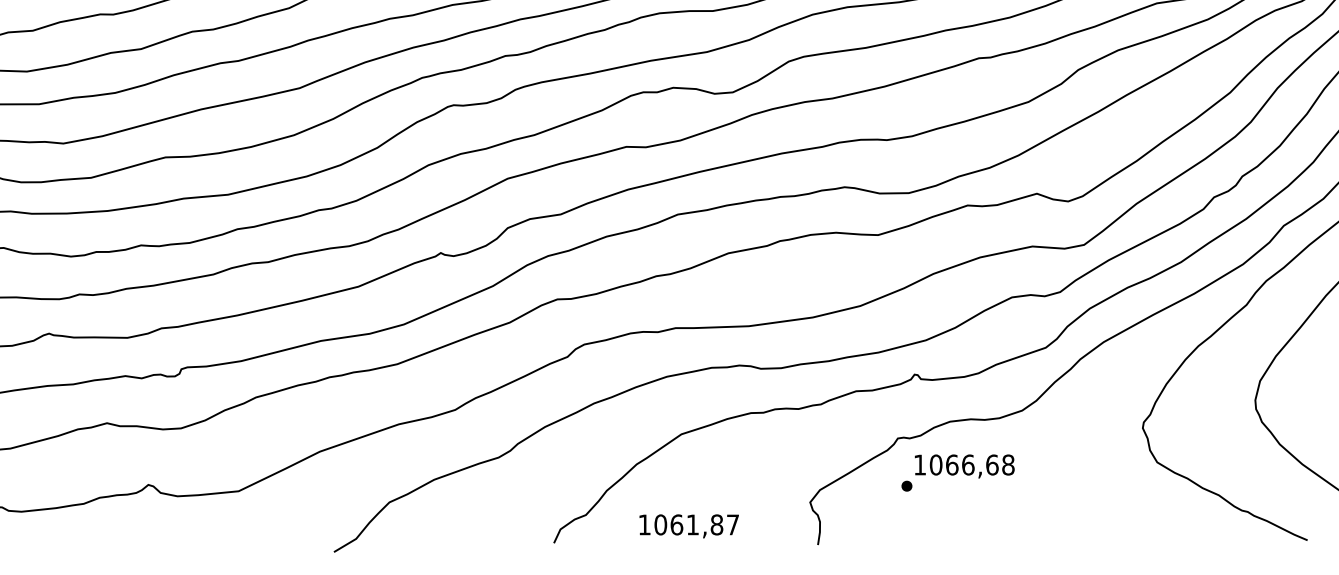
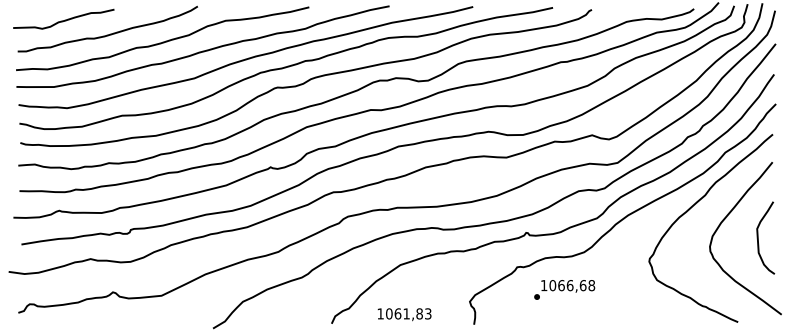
text: (957, 472) -> (564, 289), moved
text: (733, 524) -> (428, 313), 1061,87 -> 1061,83

